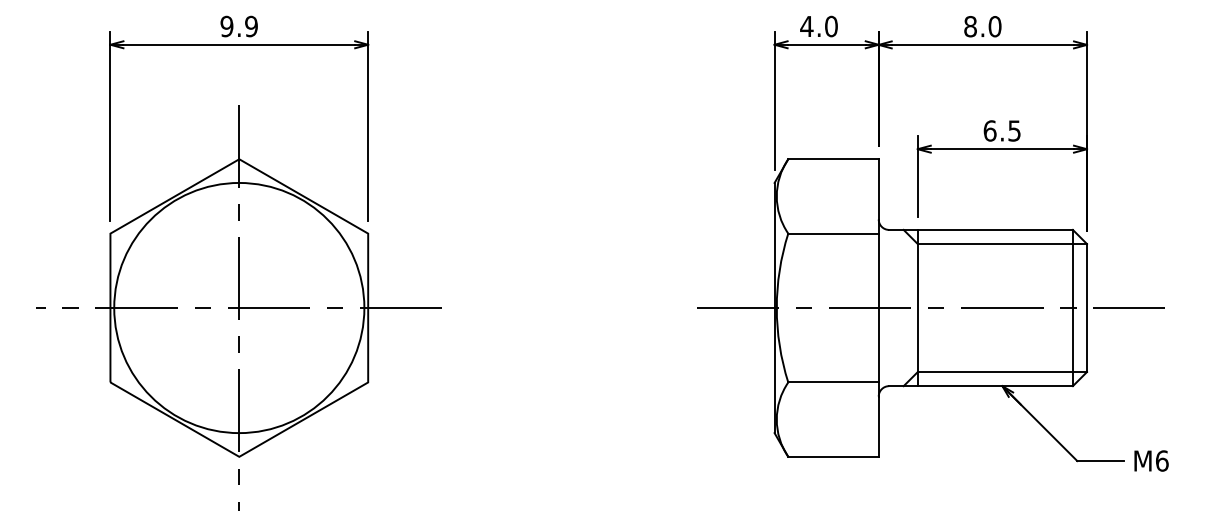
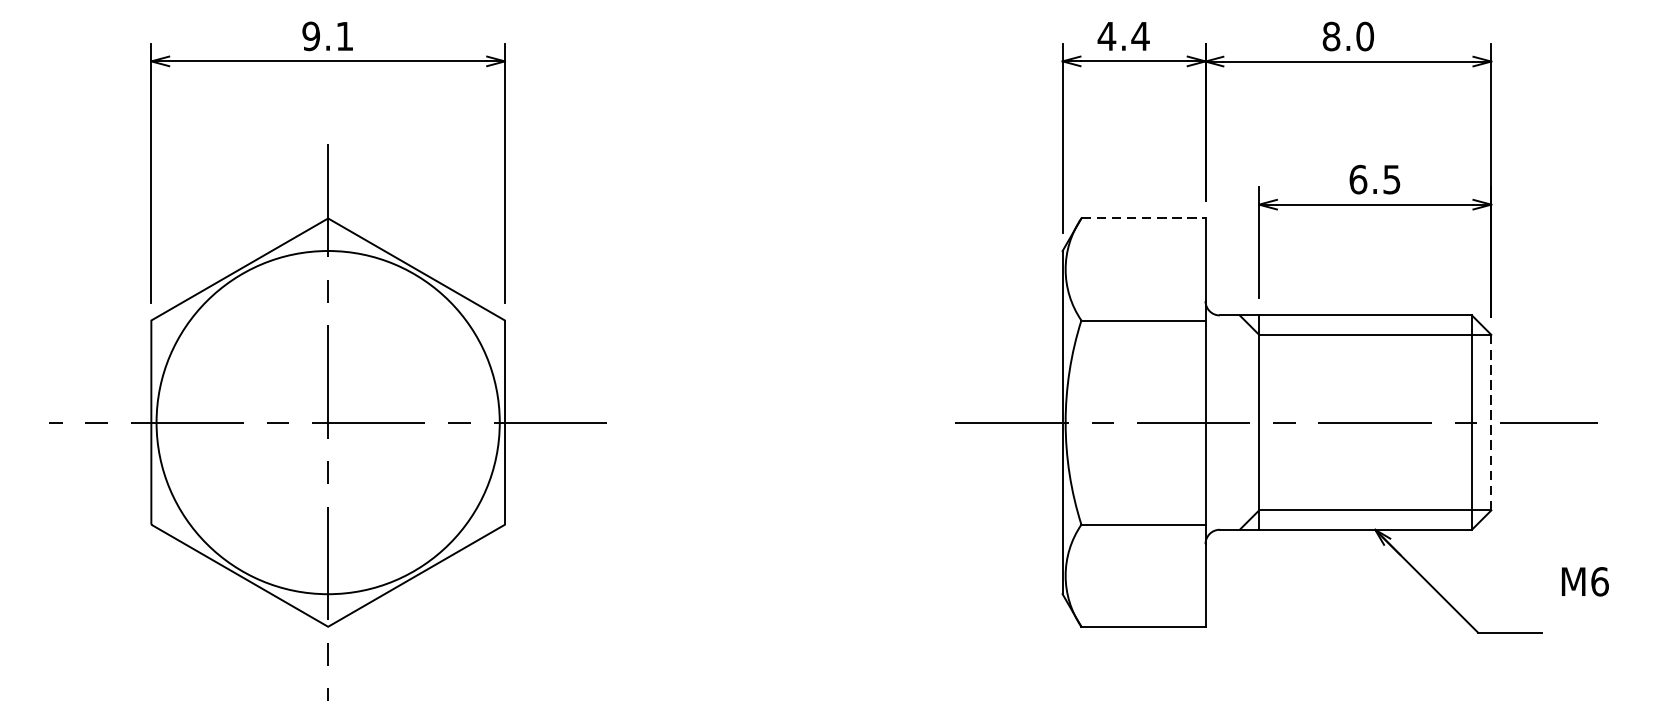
text: (251, 26) -> (344, 36), 9.9 -> 9.1
text: (831, 26) -> (1140, 36), 4.0 -> 4.4
line: (834, 159) -> (1144, 218), solid -> dashed
line: (1087, 308) -> (1491, 423), solid -> dashed
text: (1151, 460) -> (1585, 581), moved

